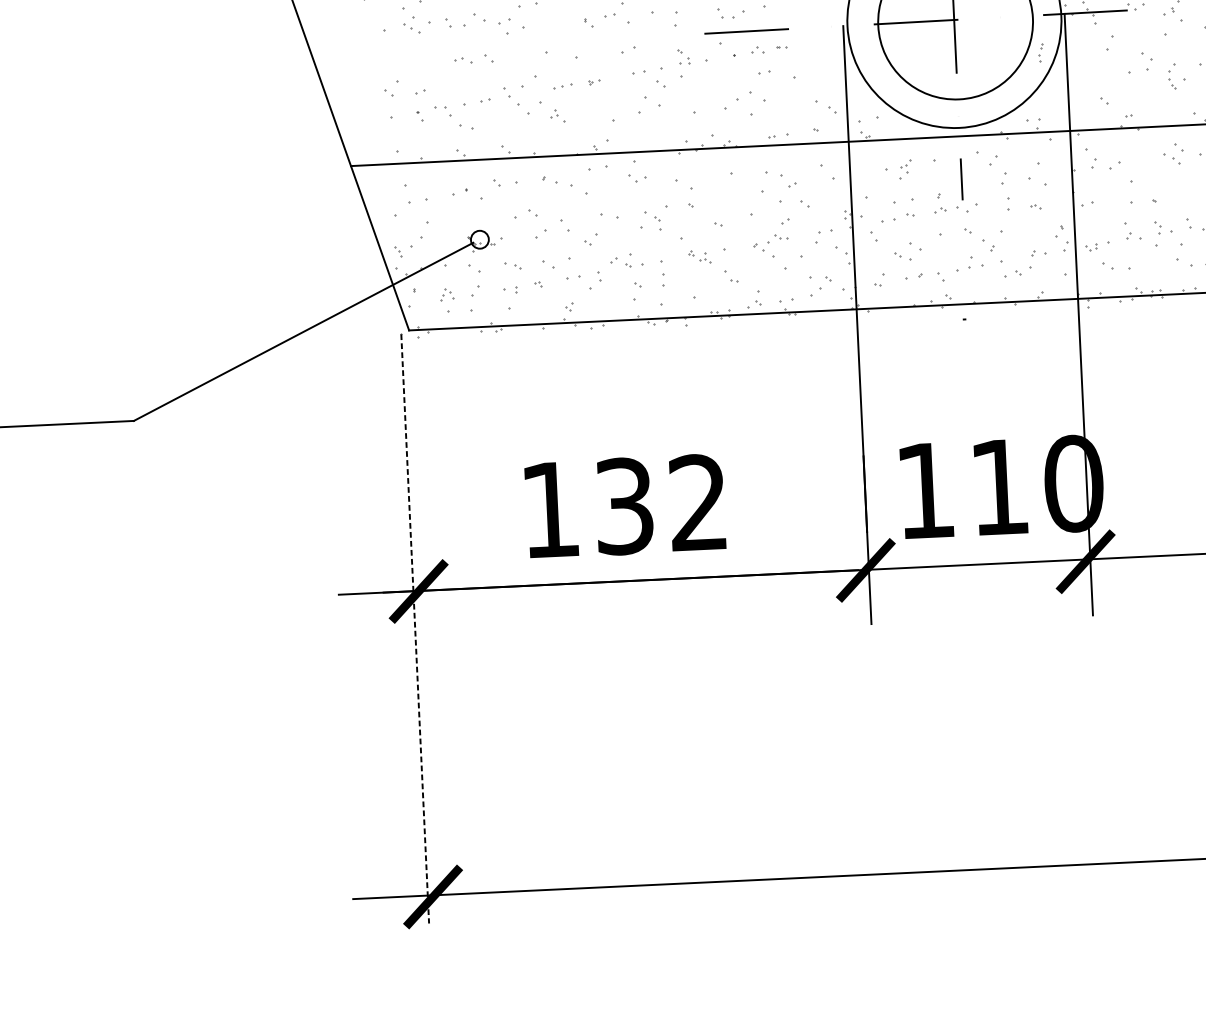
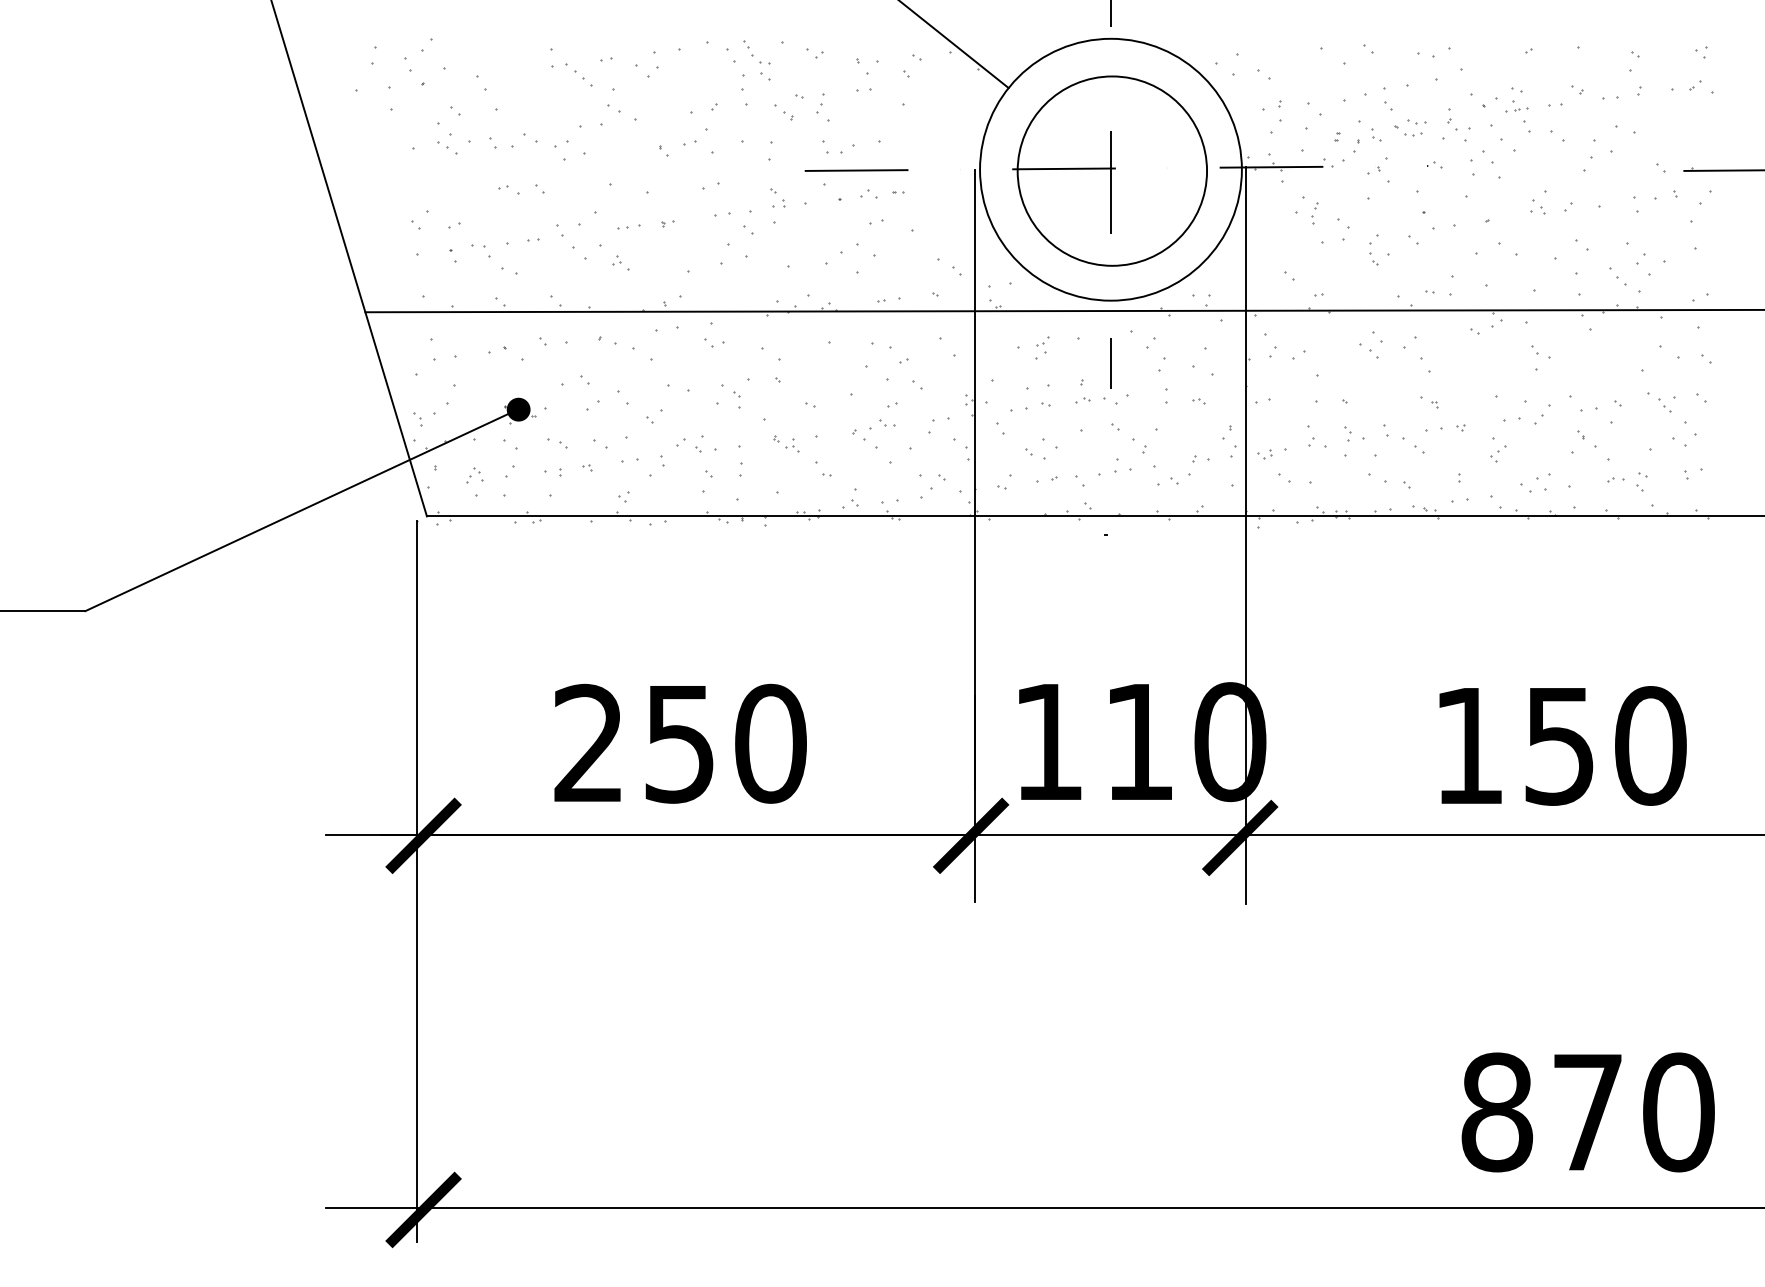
part: (1040, 52) -> (1314, 213), moved
fill: (479, 239) -> (518, 409), added
text: (624, 506) -> (680, 743), 132 -> 250
line: (415, 628) -> (417, 881), dashed -> solid

